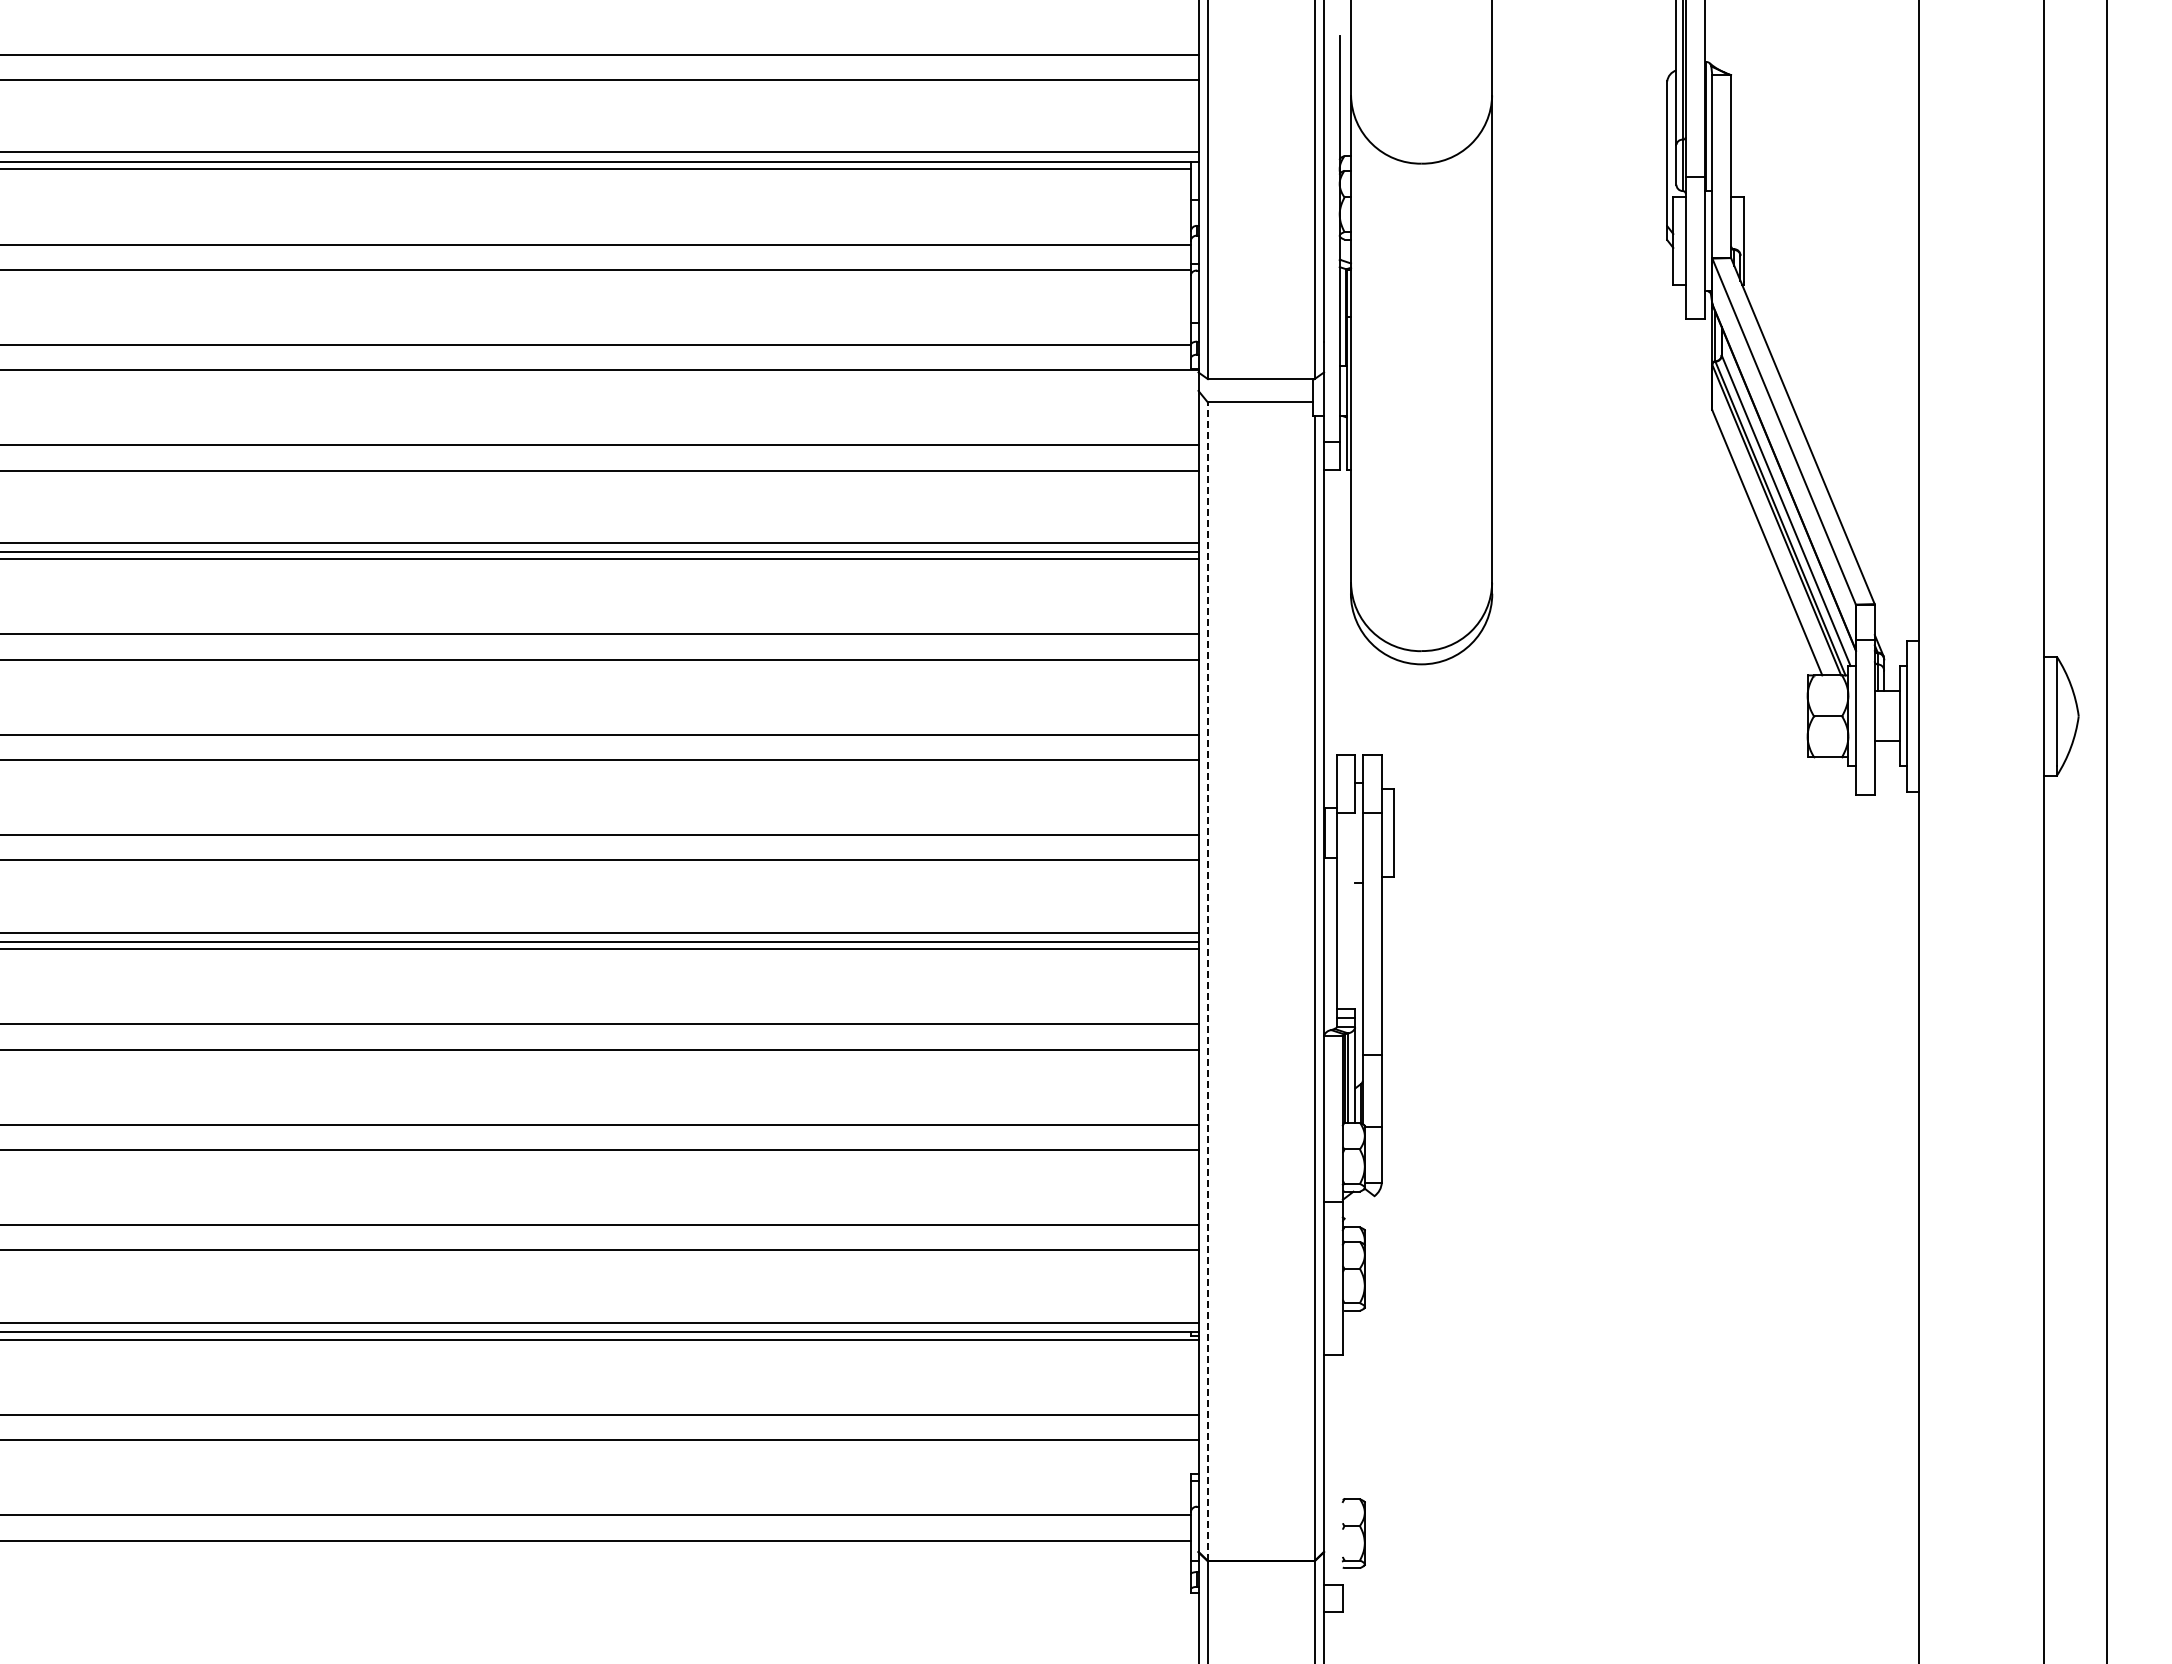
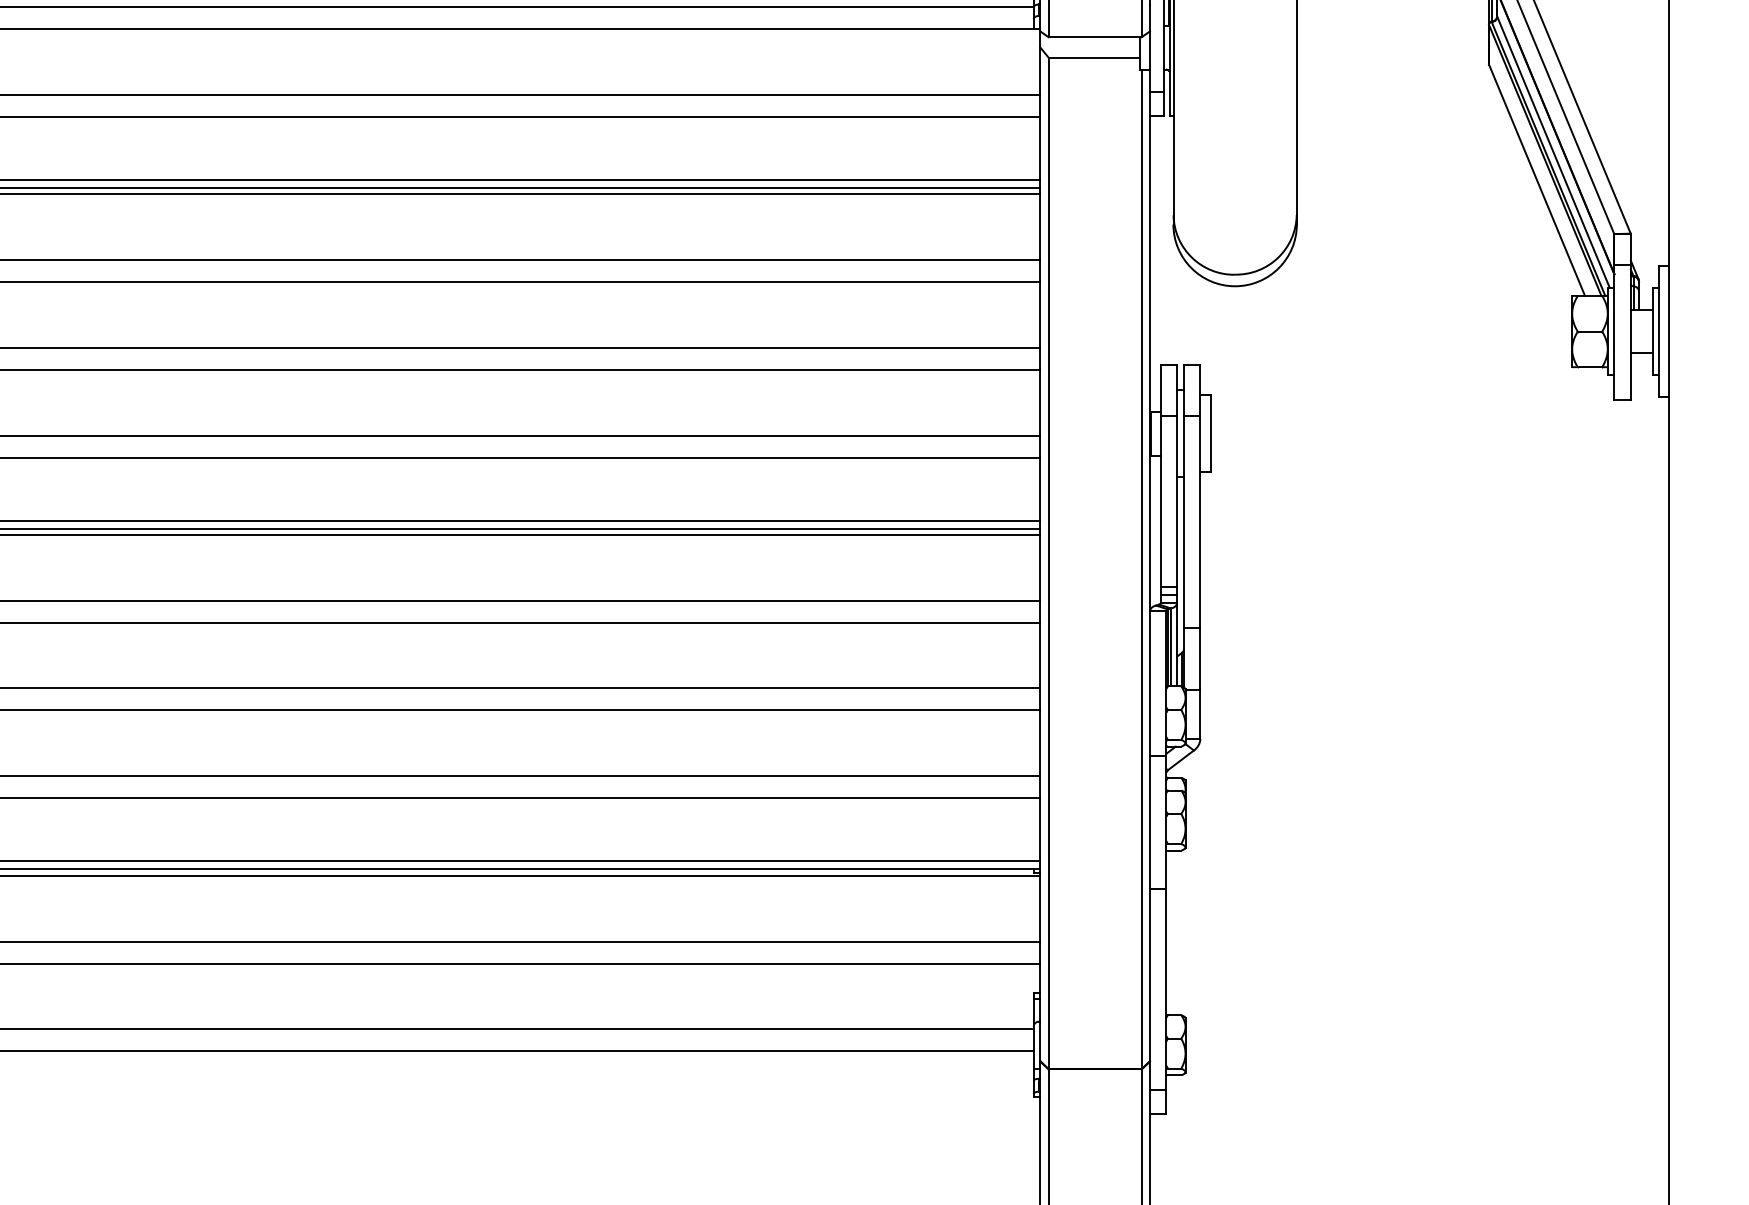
line: (1355, 910) -> (1177, 501), added
line: (1207, 981) -> (1048, 563), dashed -> solid
line: (1359, 1207) -> (1180, 760), added
line: (1342, 1469) -> (1166, 989), added

